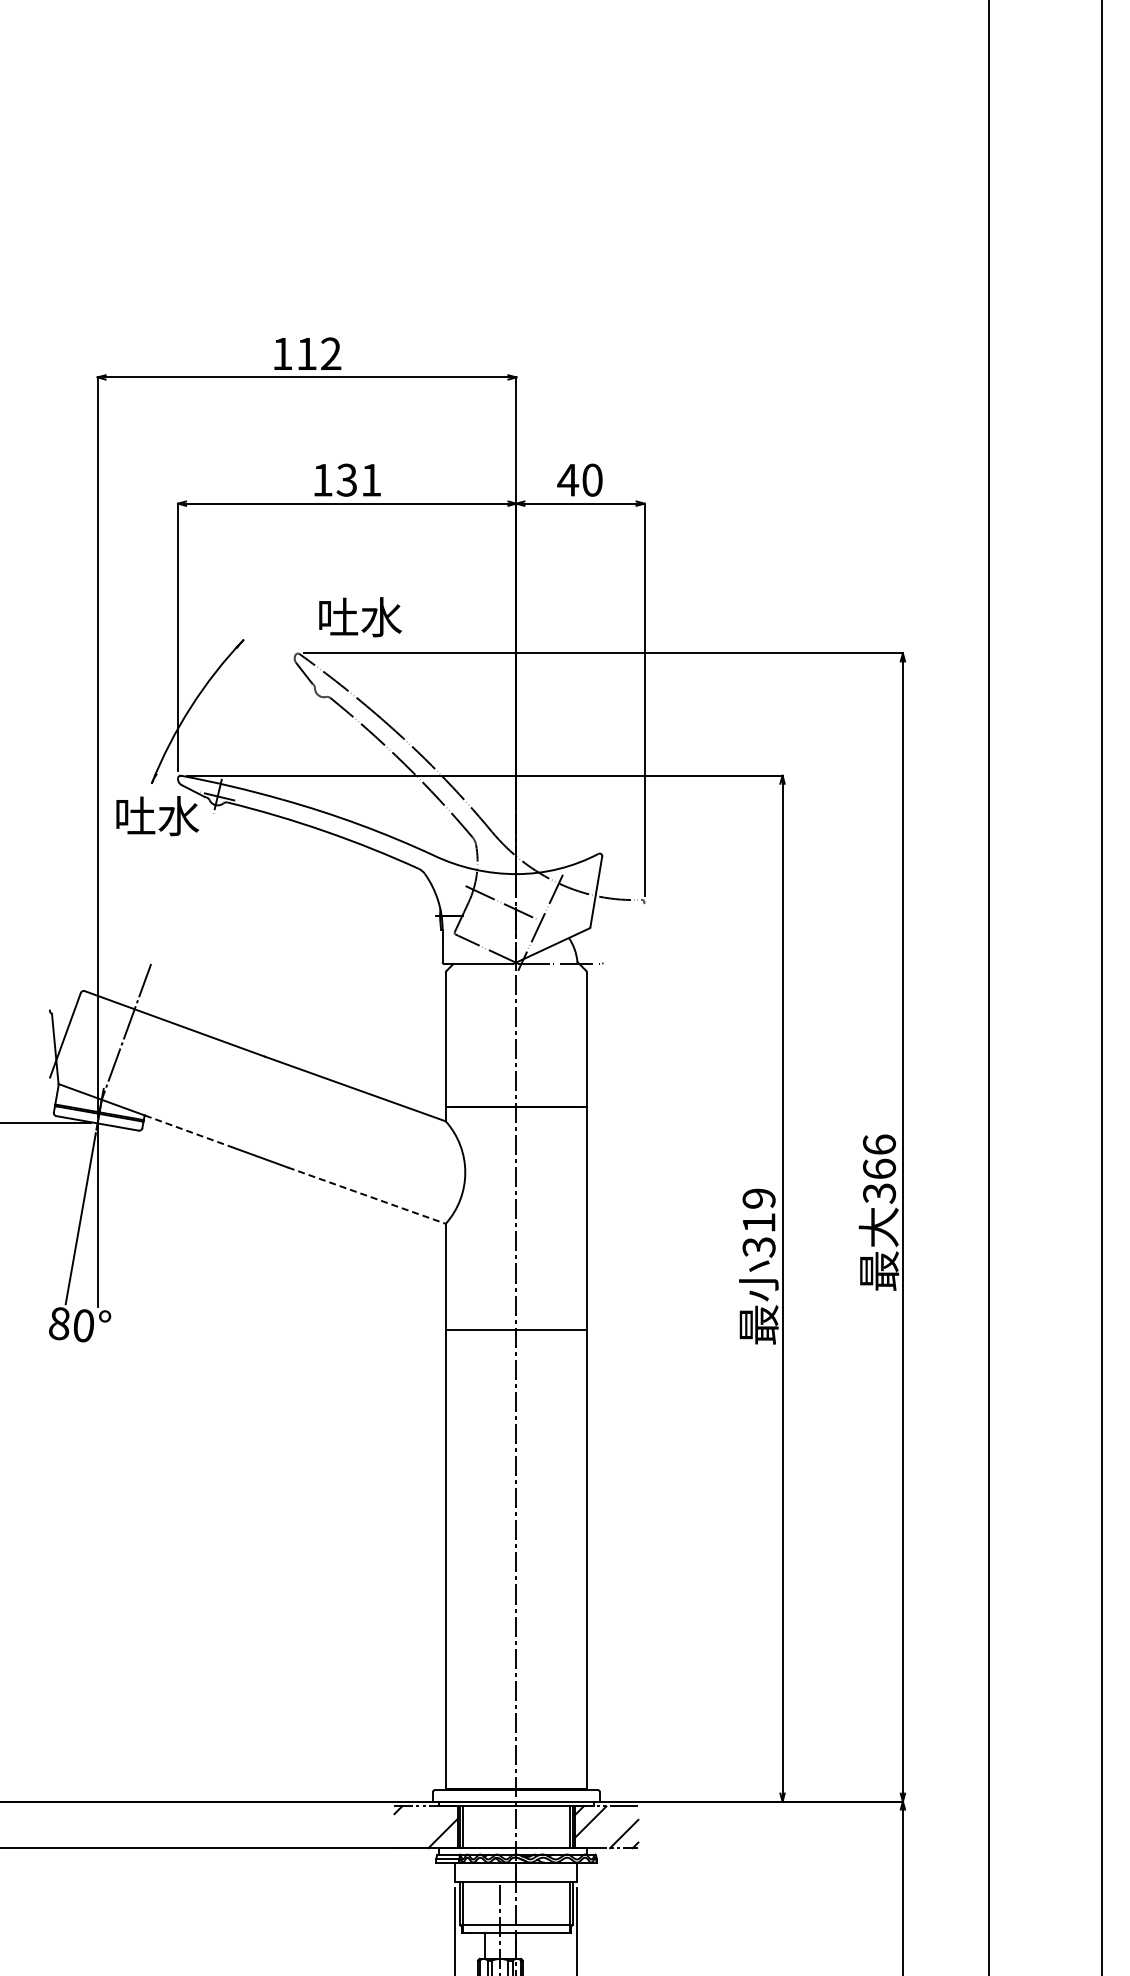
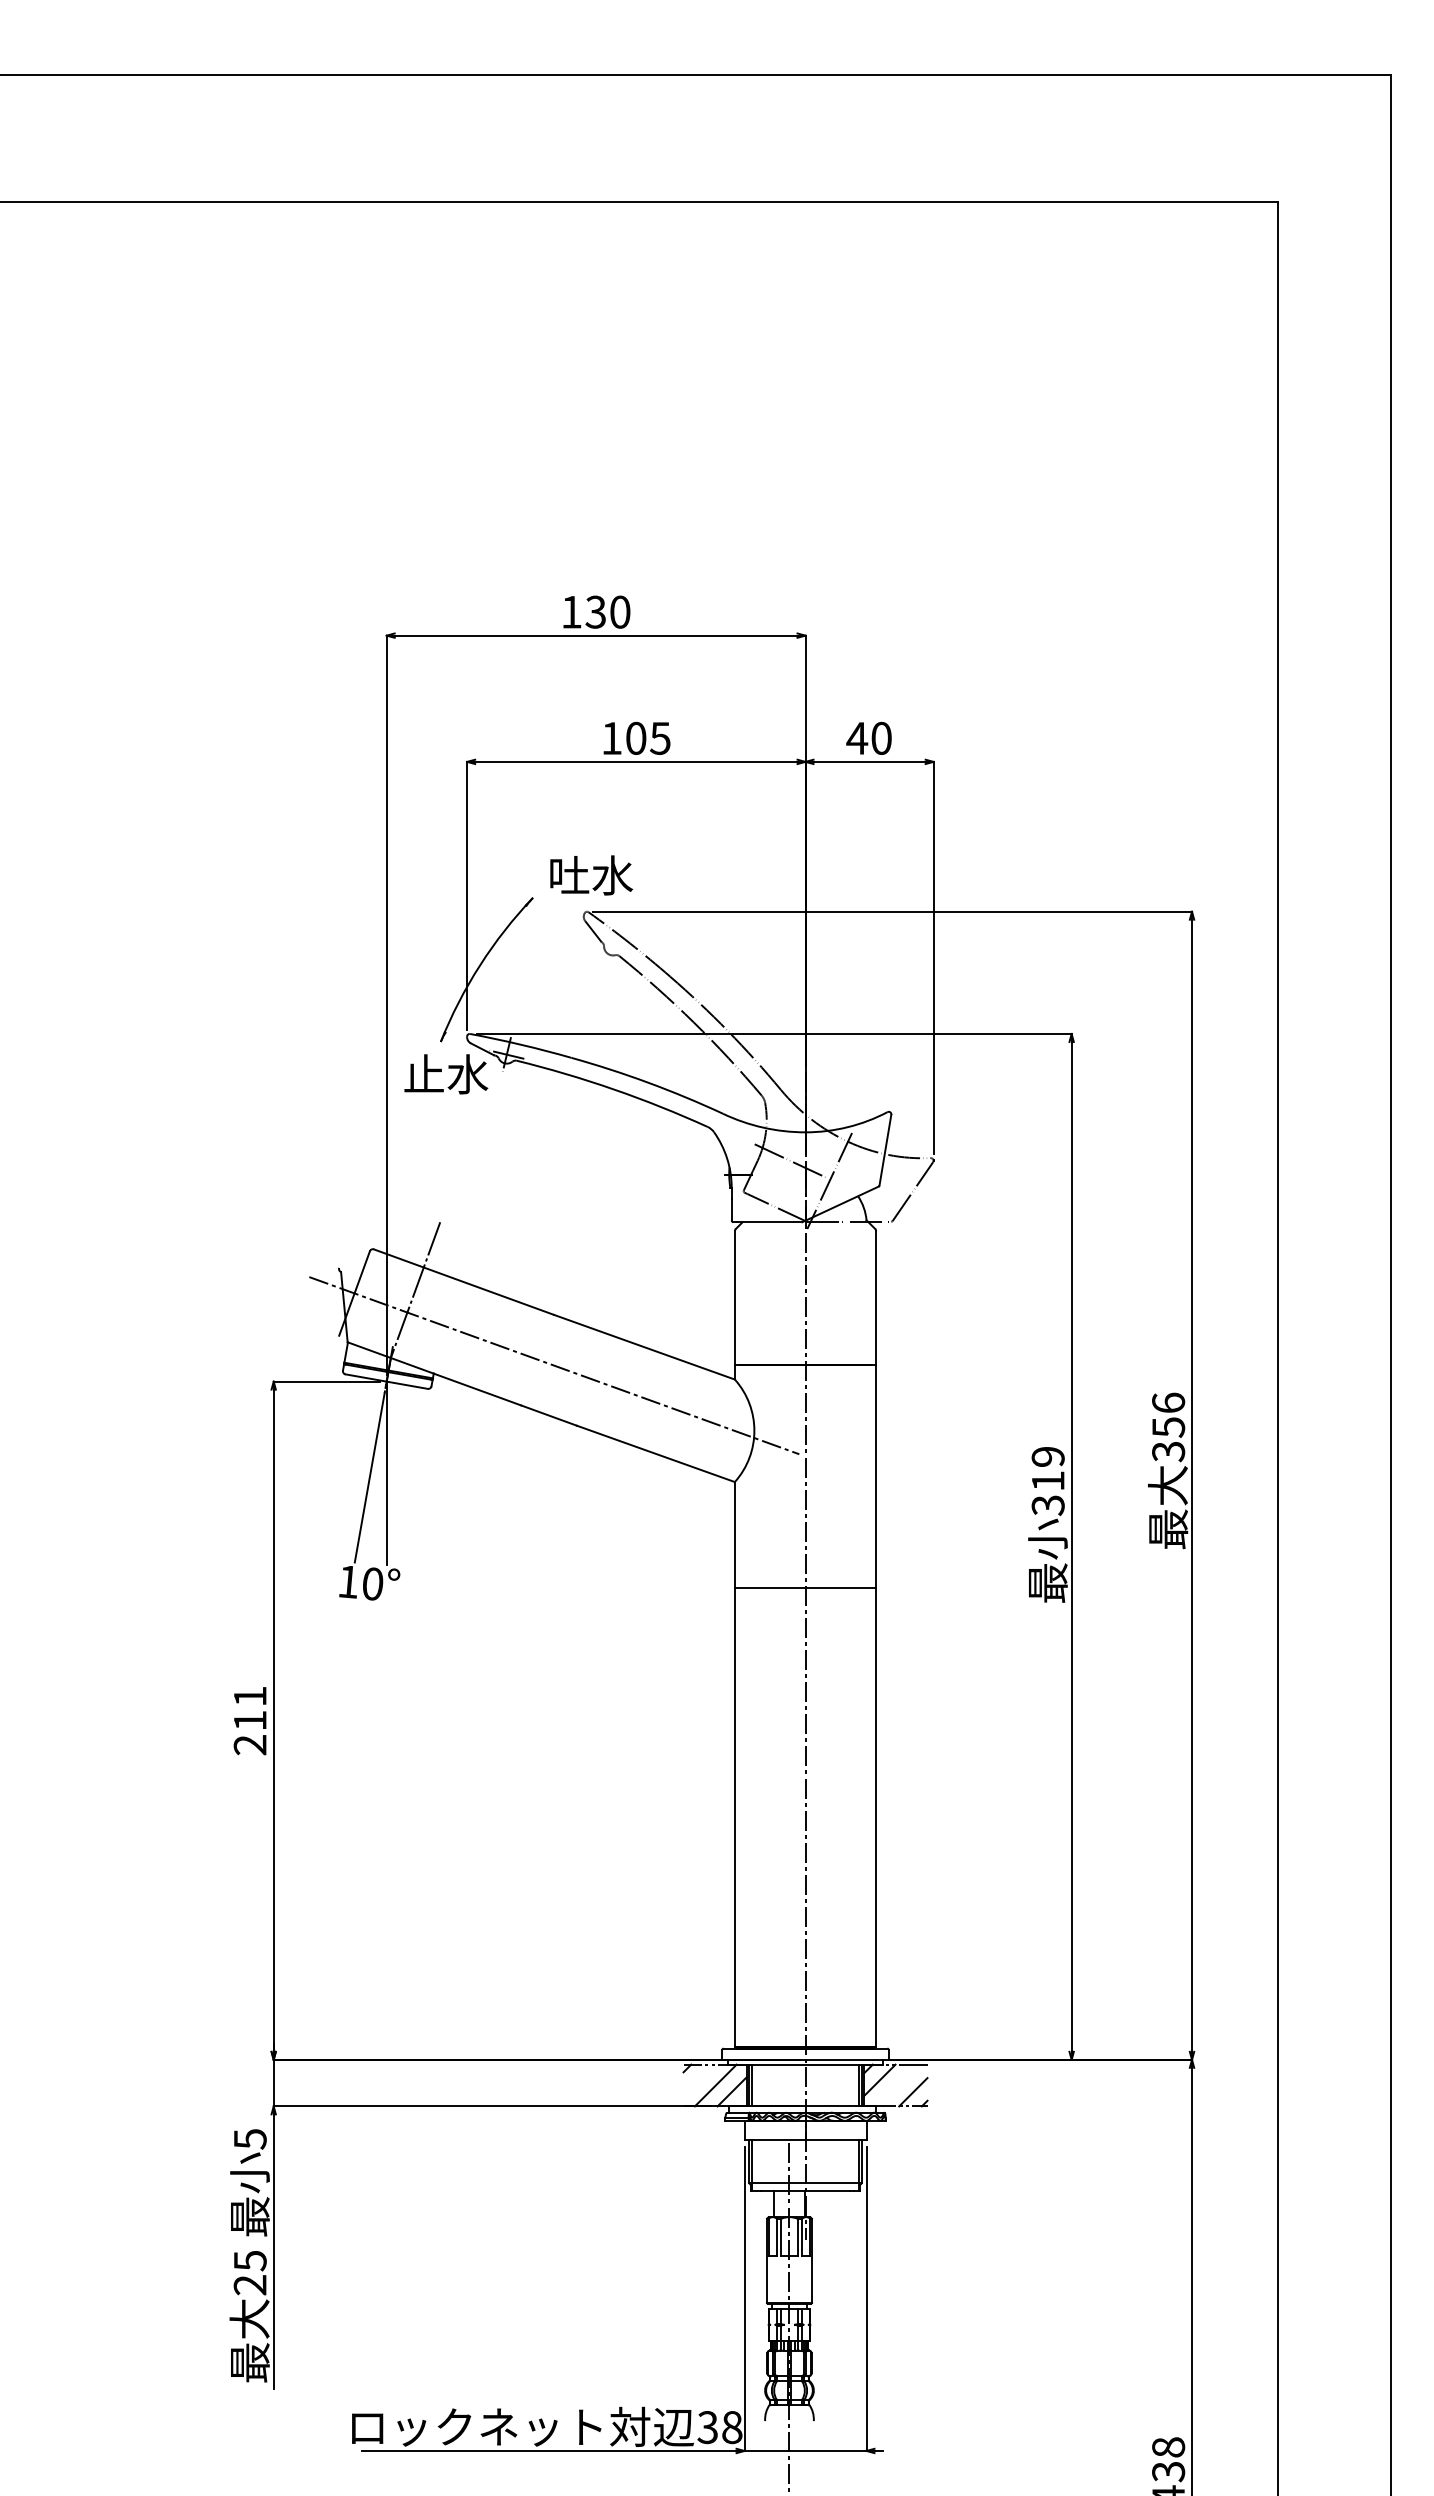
text: (318, 353) -> (607, 611), 112 -> 130
text: (358, 479) -> (647, 737), 131 -> 105
text: (360, 617) -> (591, 875), moved
text: (135, 815) -> (424, 1073), 吐水 -> 止水
line: (623, 933) -> (912, 1191), added
line: (265, 1107) -> (554, 1365), added
line: (189, 1131) -> (478, 1389), dashed -> solid
text: (879, 1169) -> (1168, 1427), 366 -> 356
line: (366, 1195) -> (655, 1453), dashed -> solid
text: (59, 1323) -> (348, 1581), 80° -> 10°
line: (426, 1827) -> (715, 2085), added

